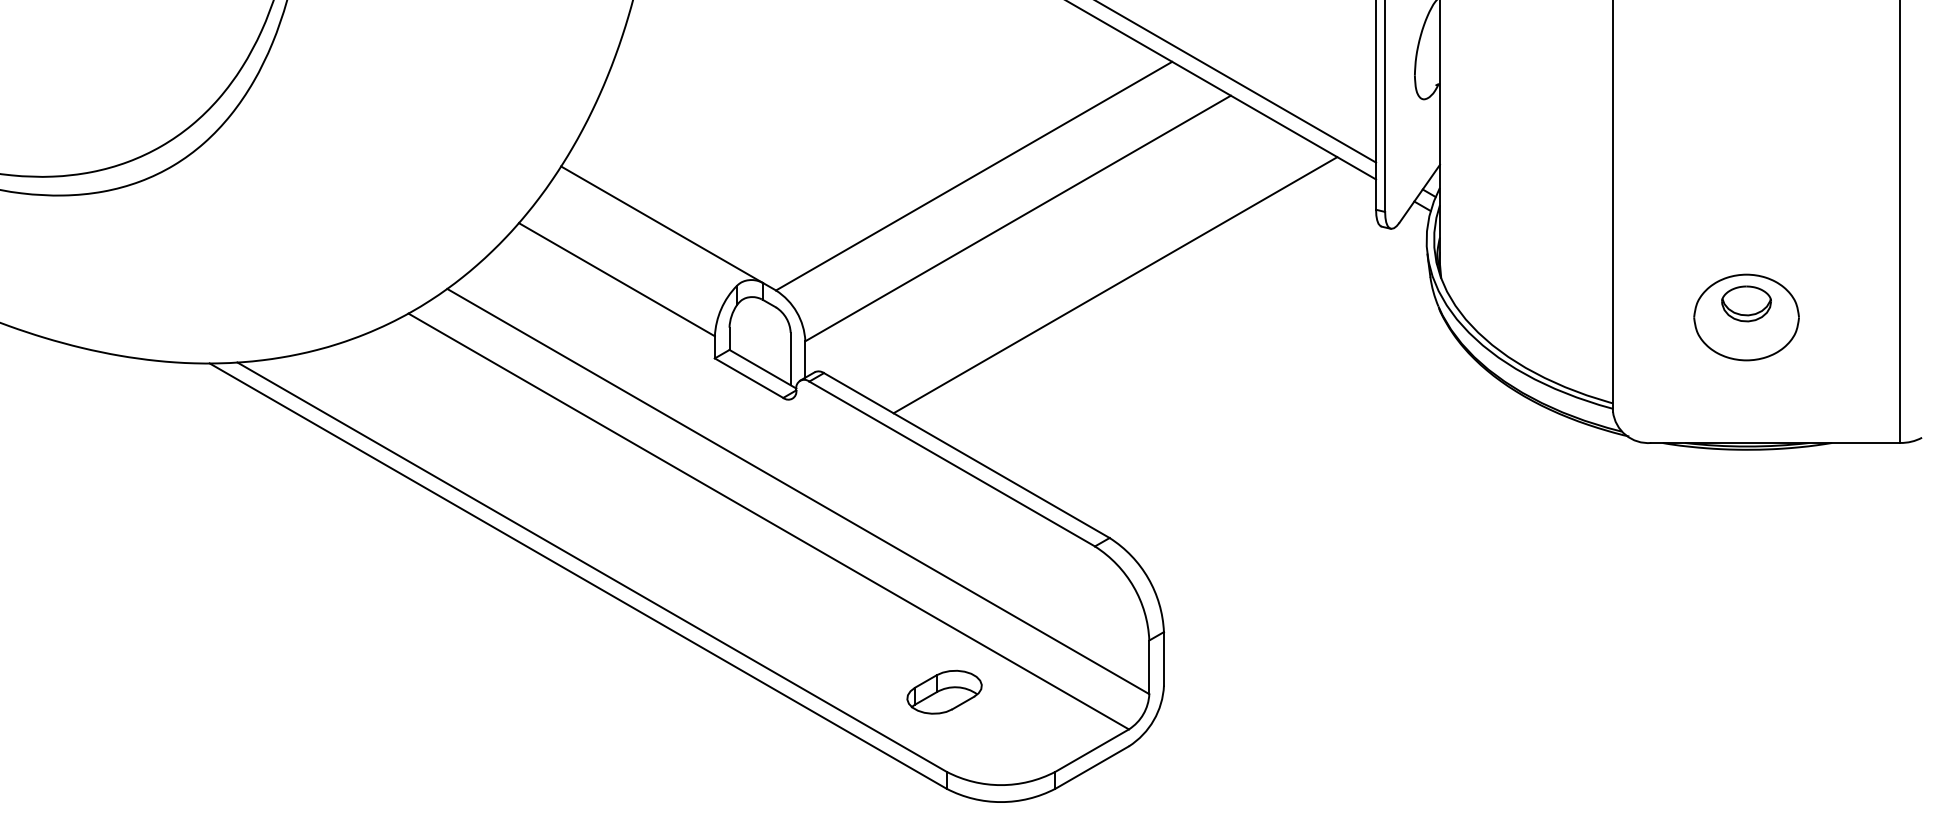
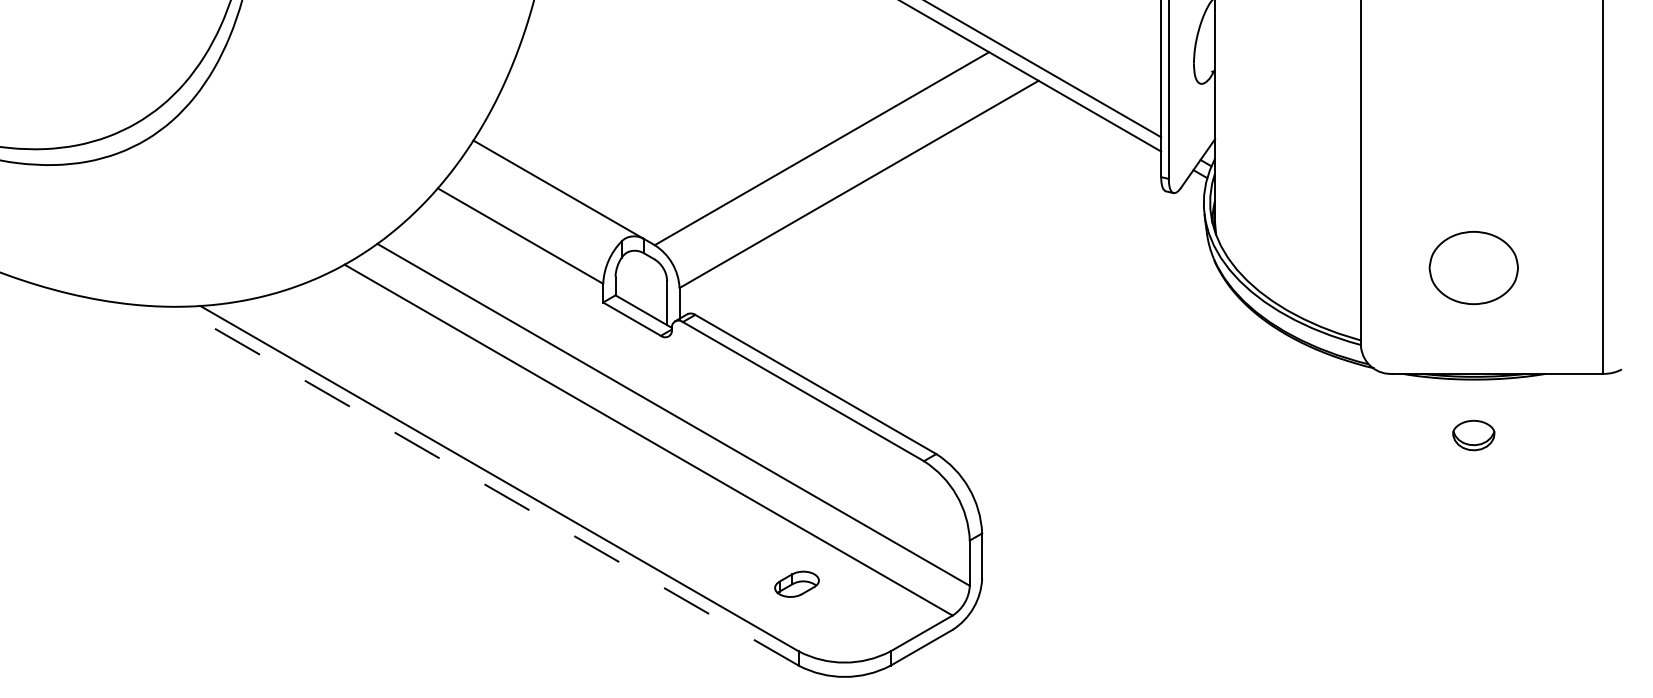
line: (1115, 284) -> (941, 240), removed
part: (1746, 303) -> (1473, 435), moved
line: (577, 575) -> (487, 485), solid -> dashed
part: (943, 692) -> (796, 584), size x0.7

